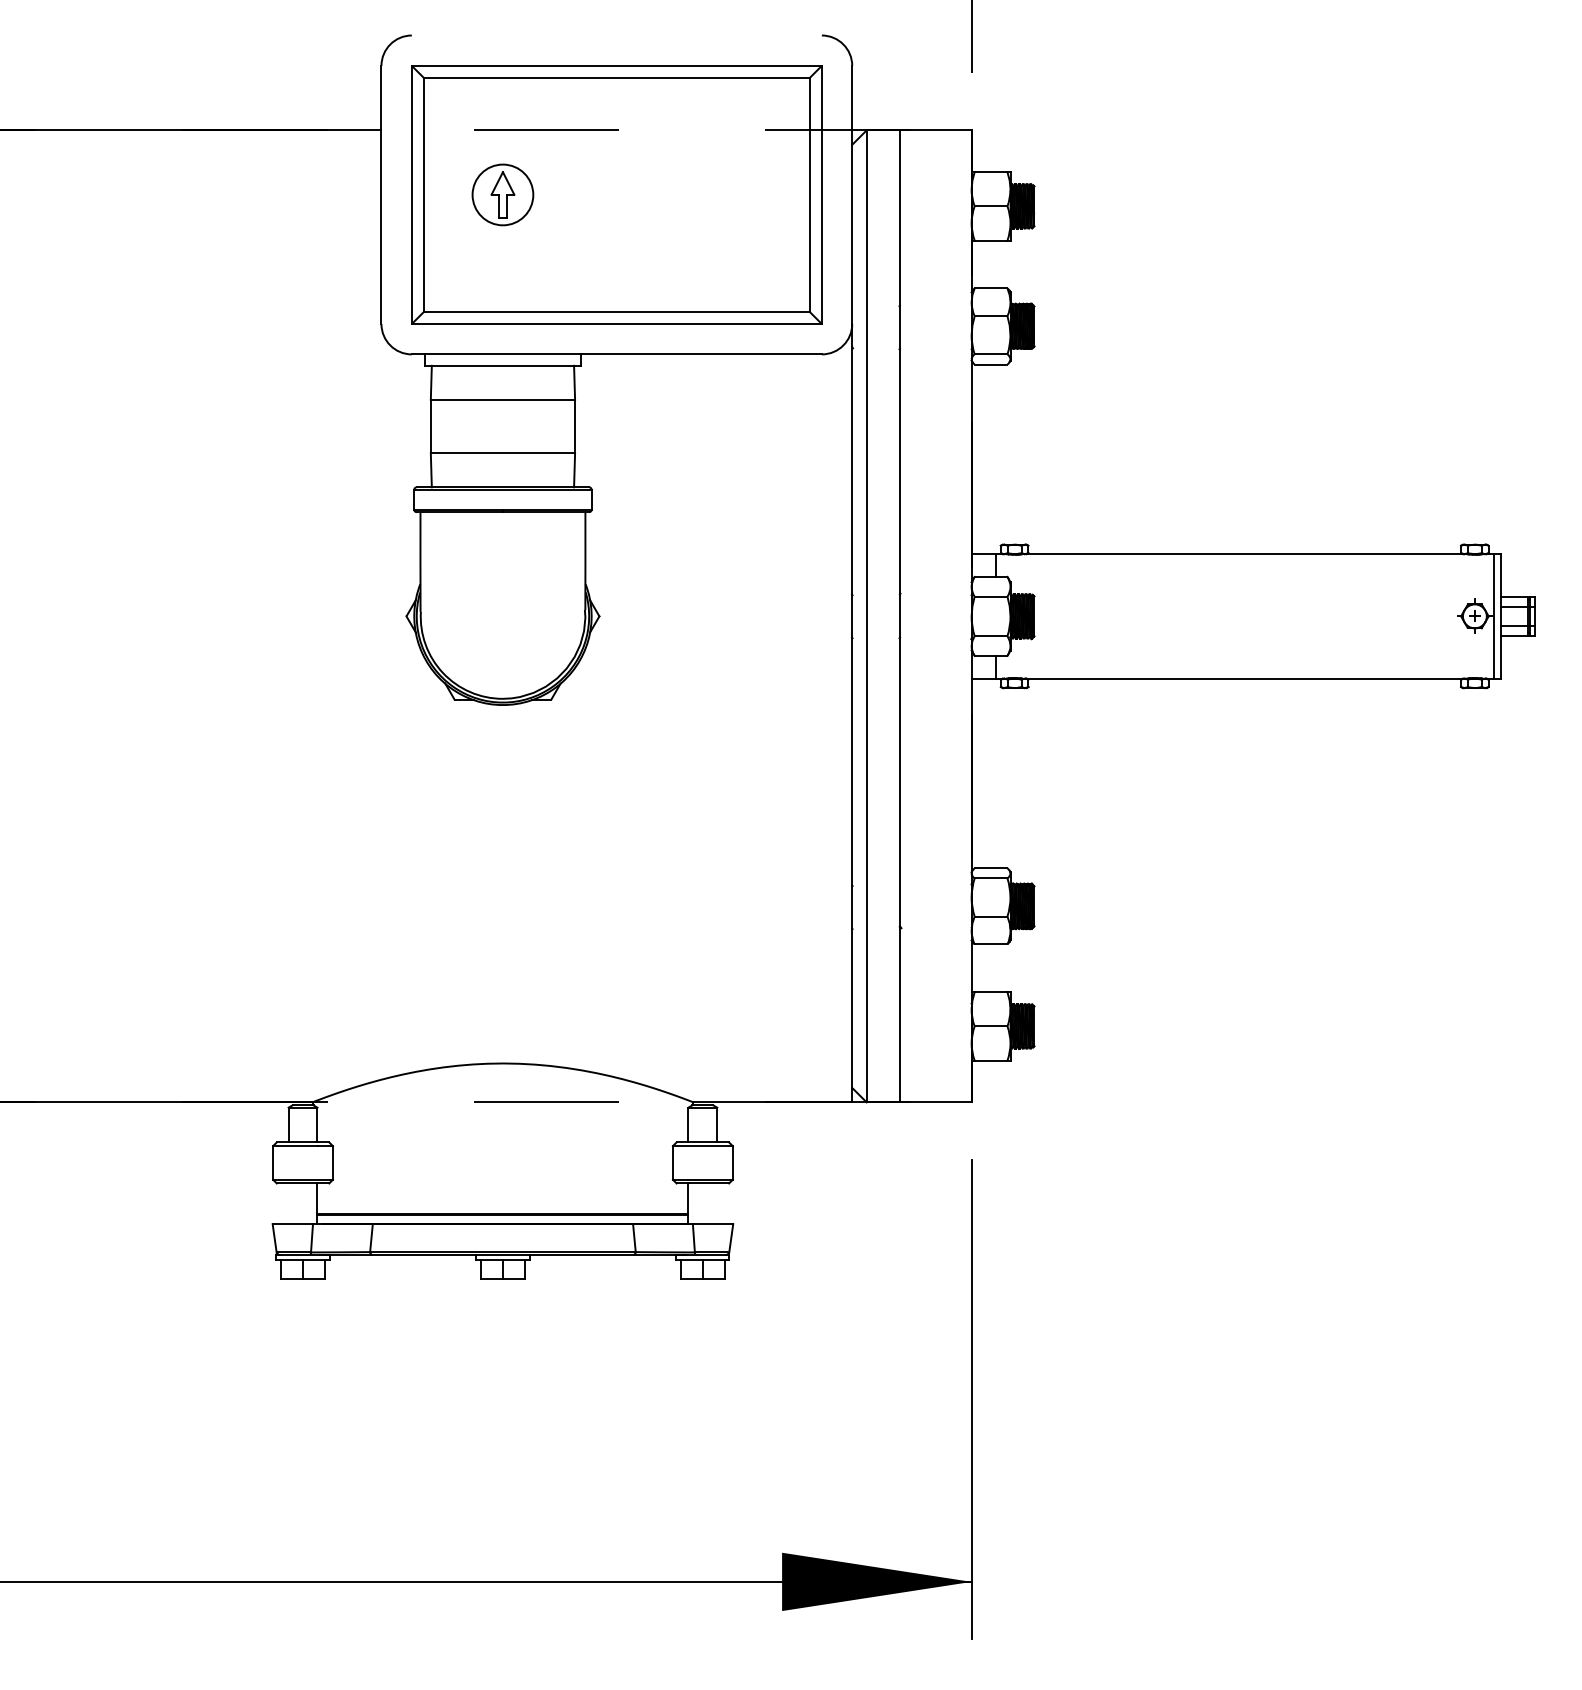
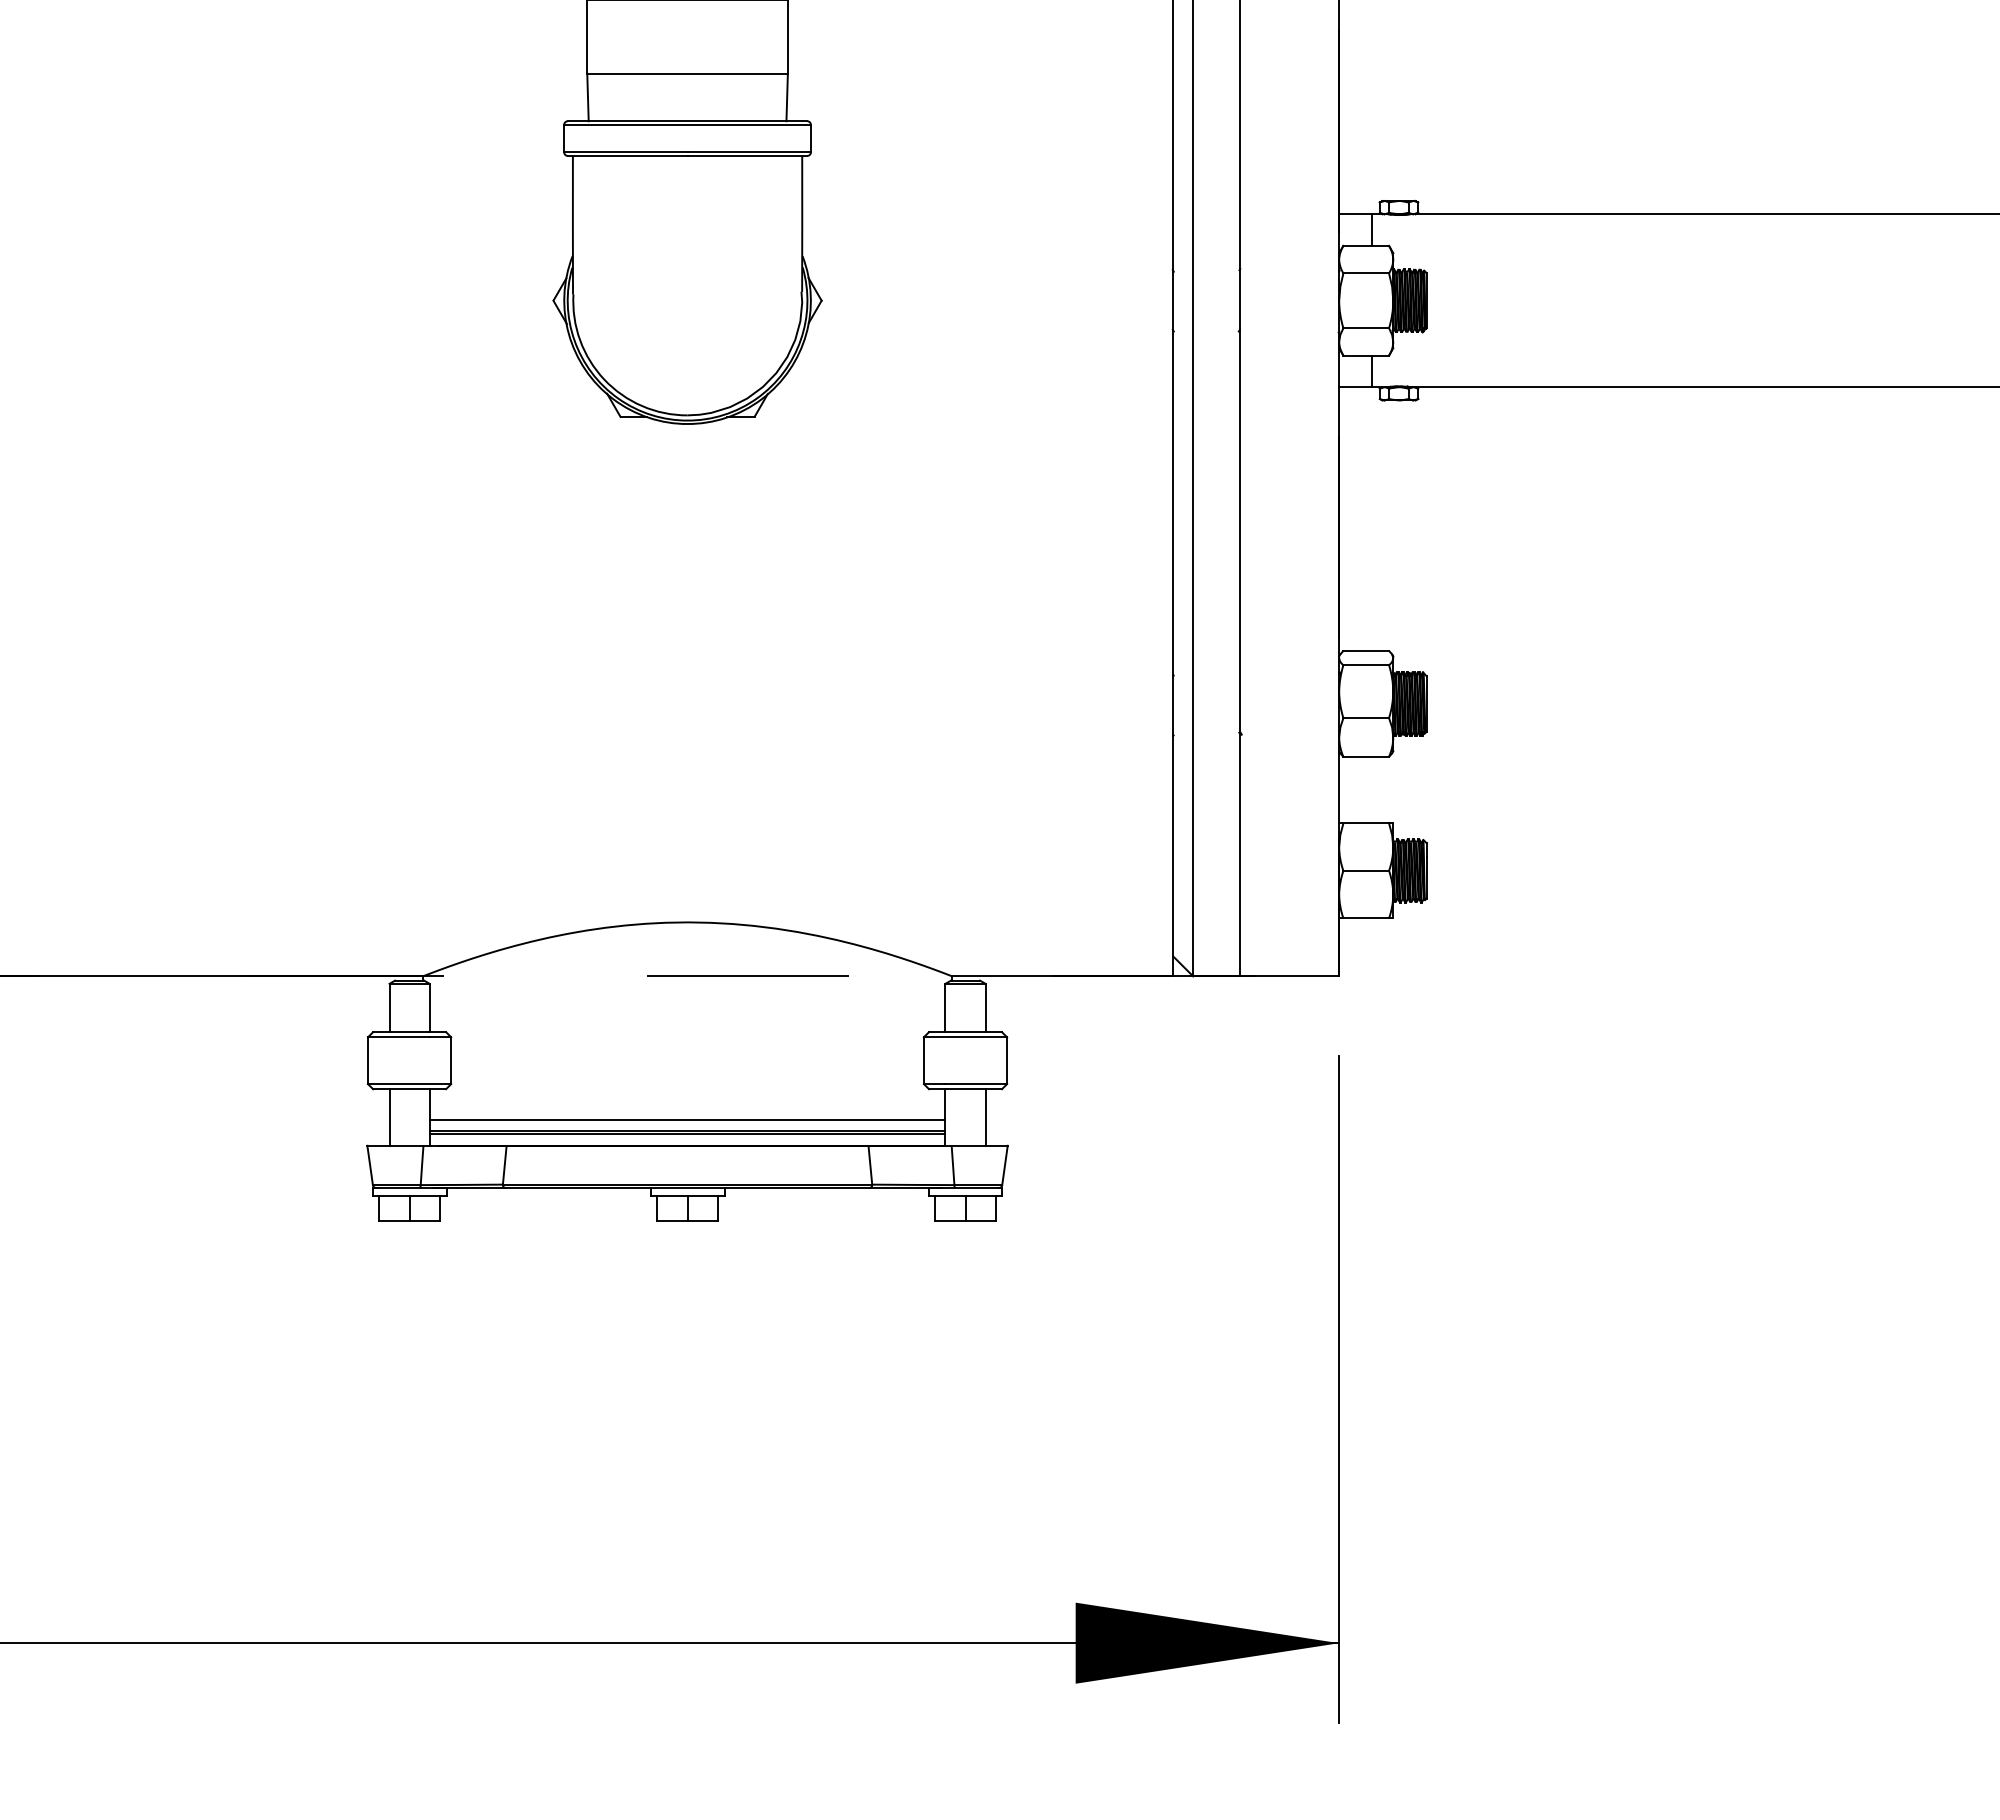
line: (288, 1203) -> (389, 1117), added
line: (717, 1203) -> (985, 1117), added
line: (502, 1205) -> (686, 1119), added

